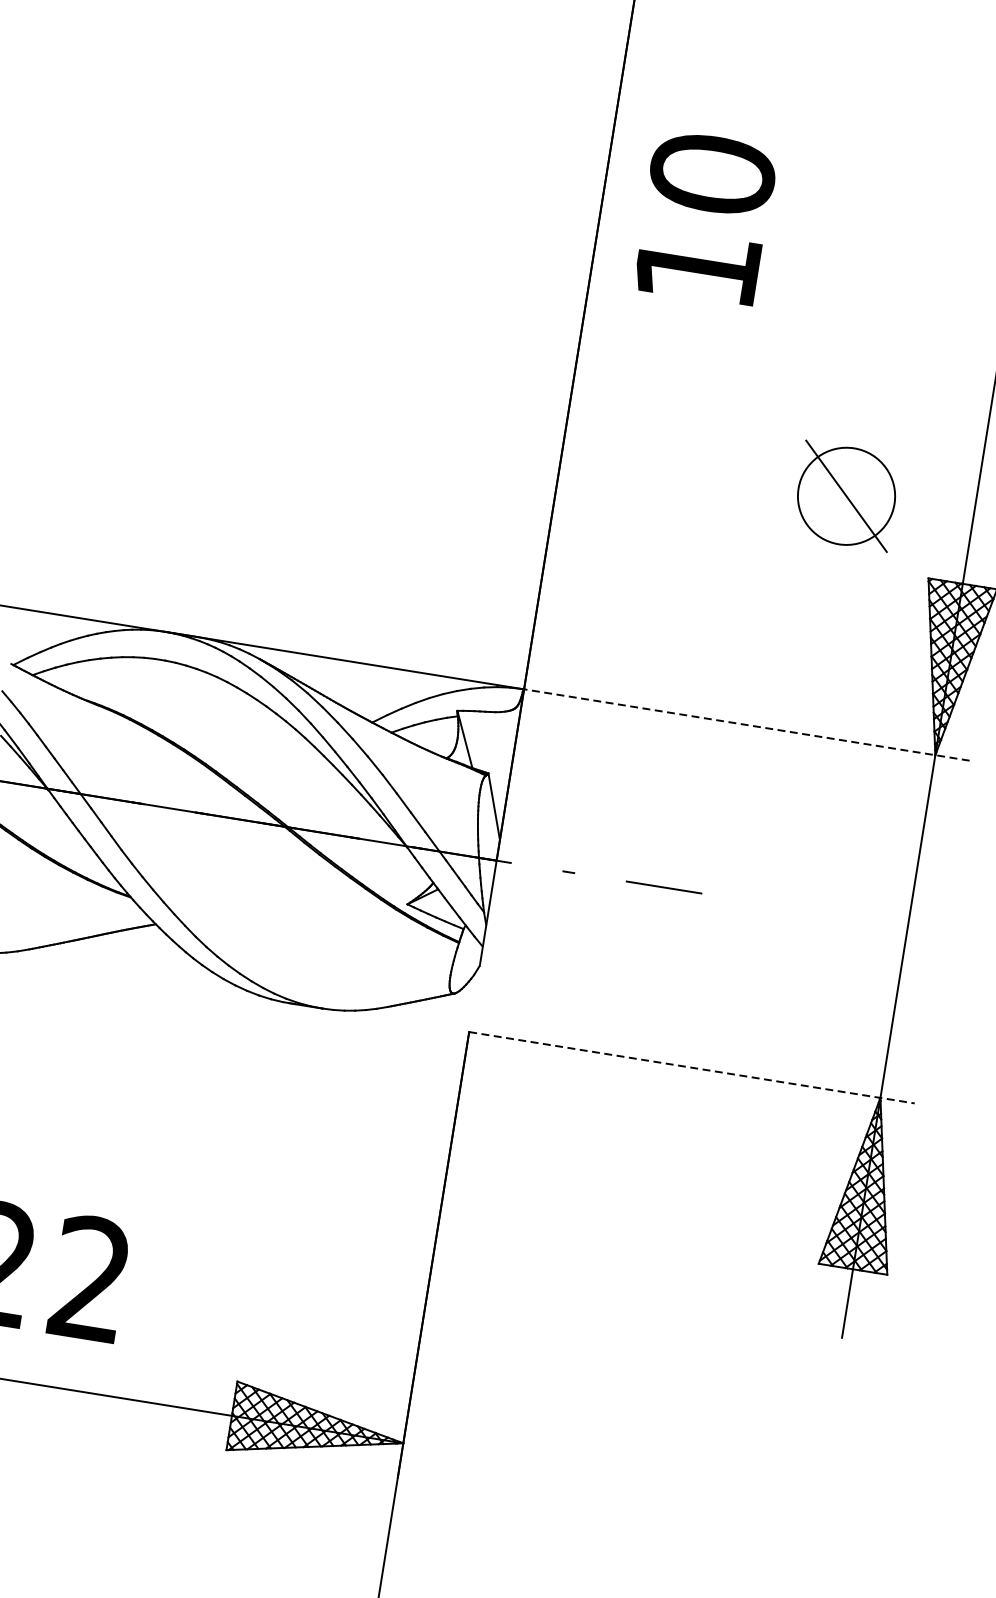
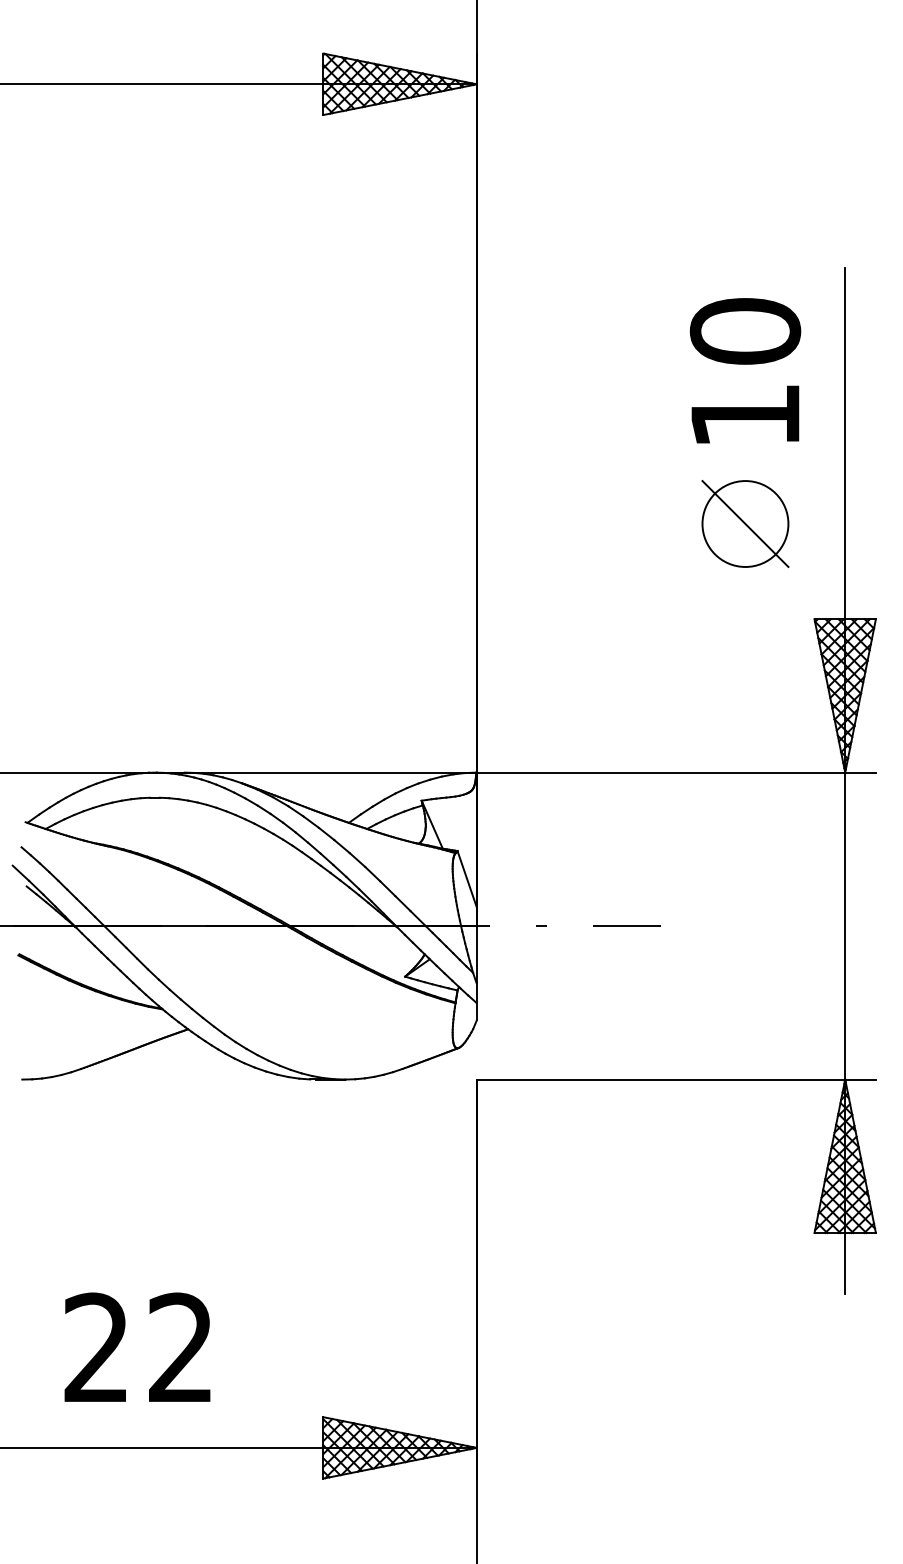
text: (705, 217) -> (745, 370), moved
part: (846, 495) -> (745, 523), moved
line: (746, 724) -> (676, 772), dashed -> solid
line: (692, 1067) -> (676, 1079), dashed -> solid

